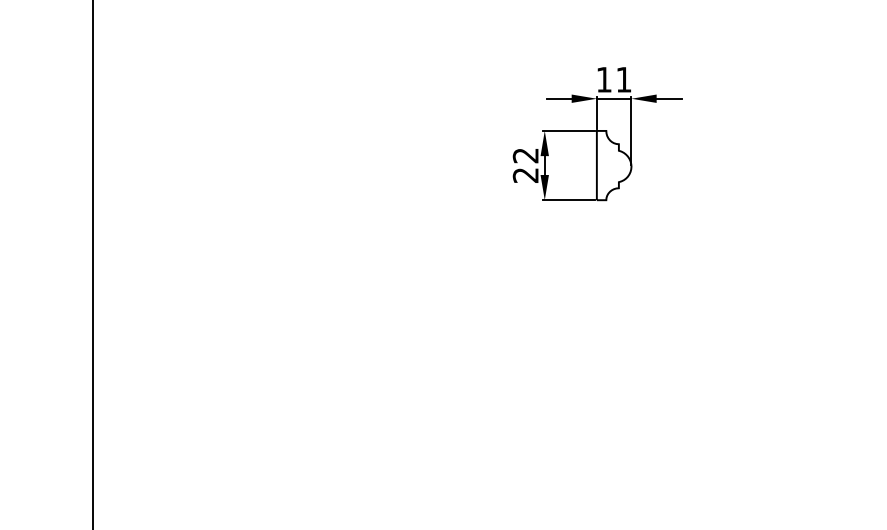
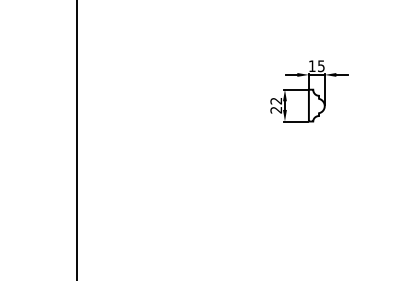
text: (624, 80) -> (321, 66), 11 -> 15

